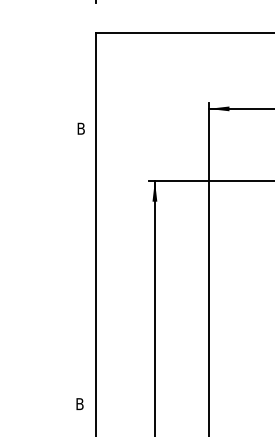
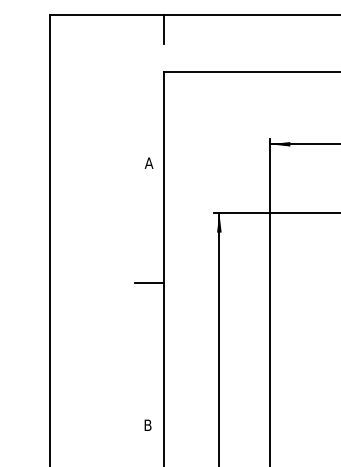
text: (80, 128) -> (148, 162), B -> A
line: (81, 254) -> (149, 282), added

